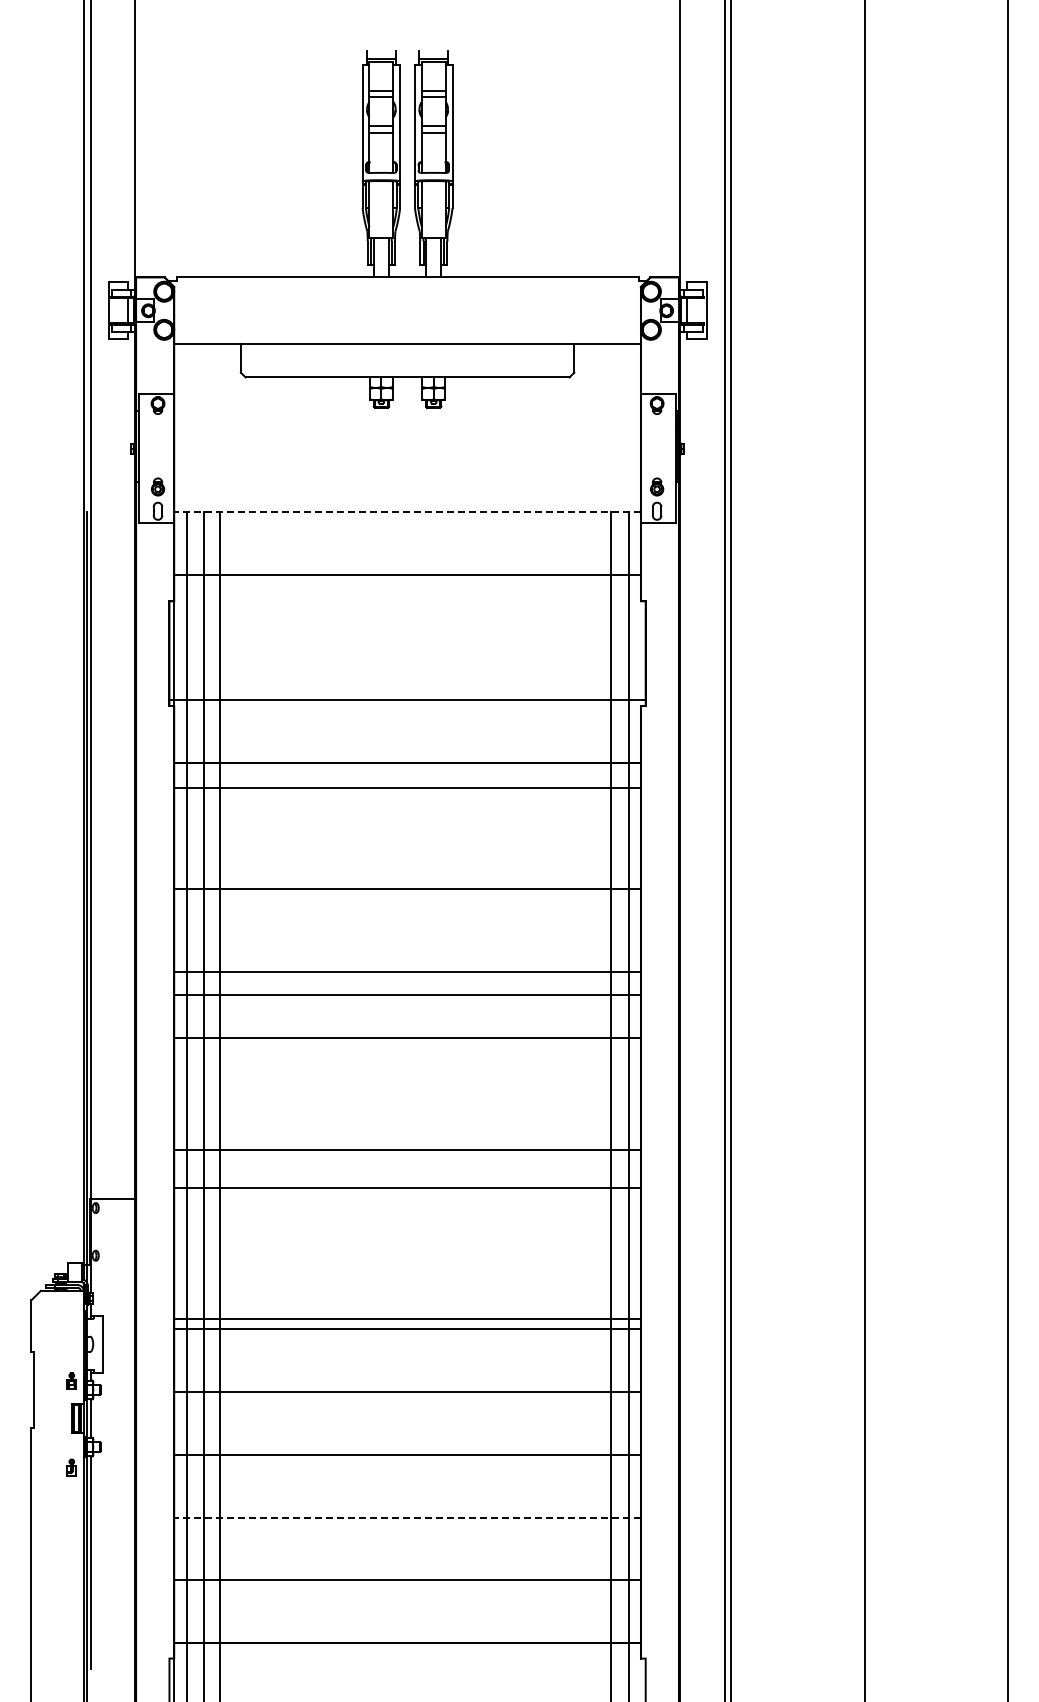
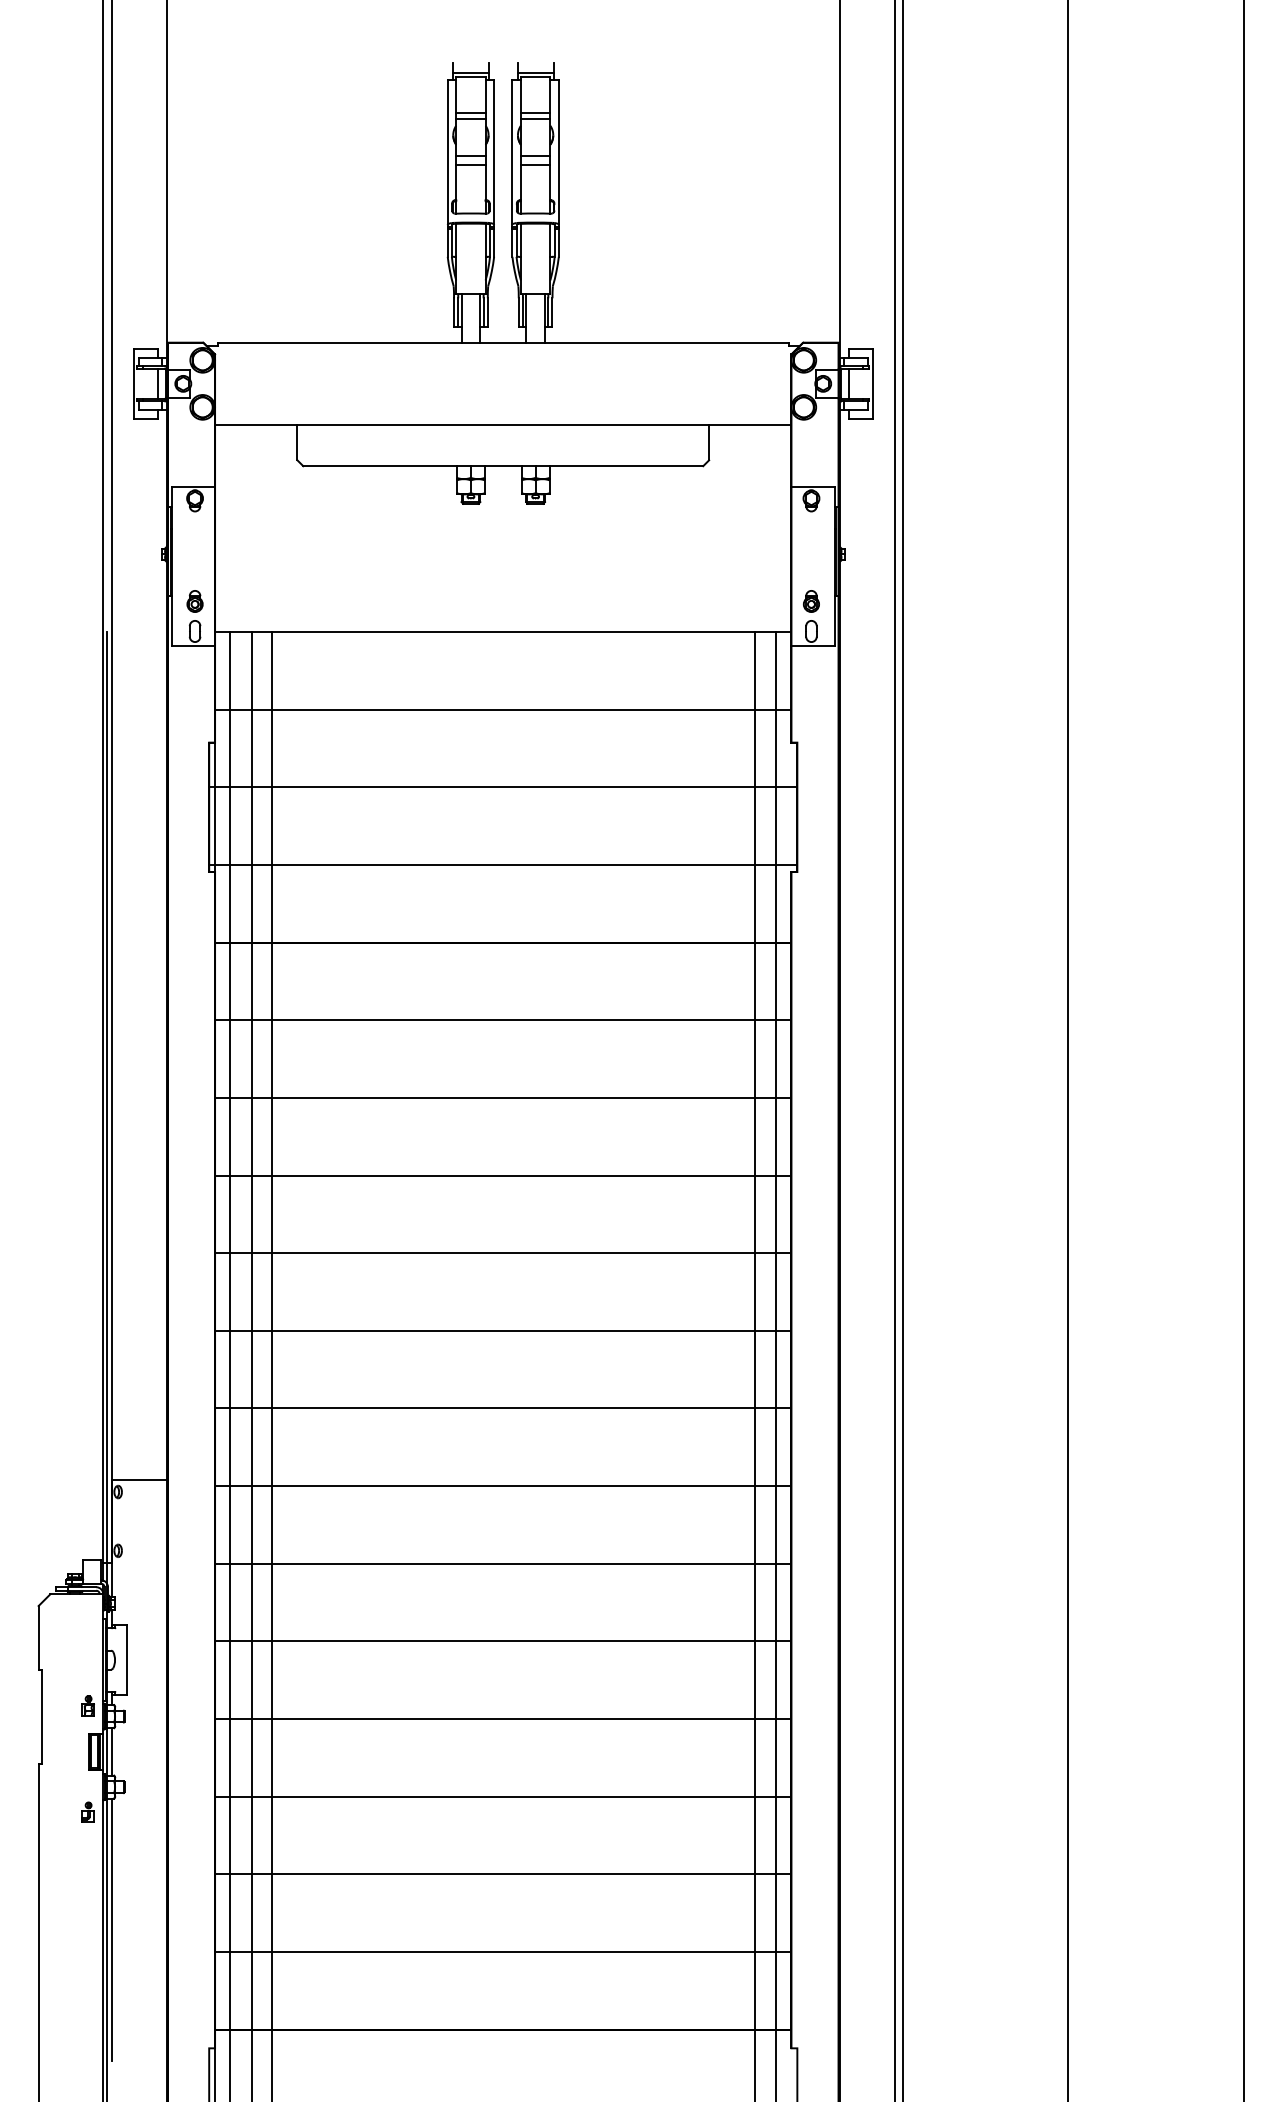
line: (407, 511) -> (503, 631), dashed -> solid
line: (407, 637) -> (503, 787), added
line: (407, 788) -> (503, 1020), moved
line: (407, 971) -> (503, 1252), moved
line: (407, 994) -> (503, 1175), moved
line: (407, 1037) -> (503, 1330), moved
line: (407, 1150) -> (503, 1486), moved
line: (407, 1188) -> (503, 1408), moved
line: (407, 1319) -> (503, 1564), moved
line: (407, 1517) -> (503, 1874), dashed -> solid

